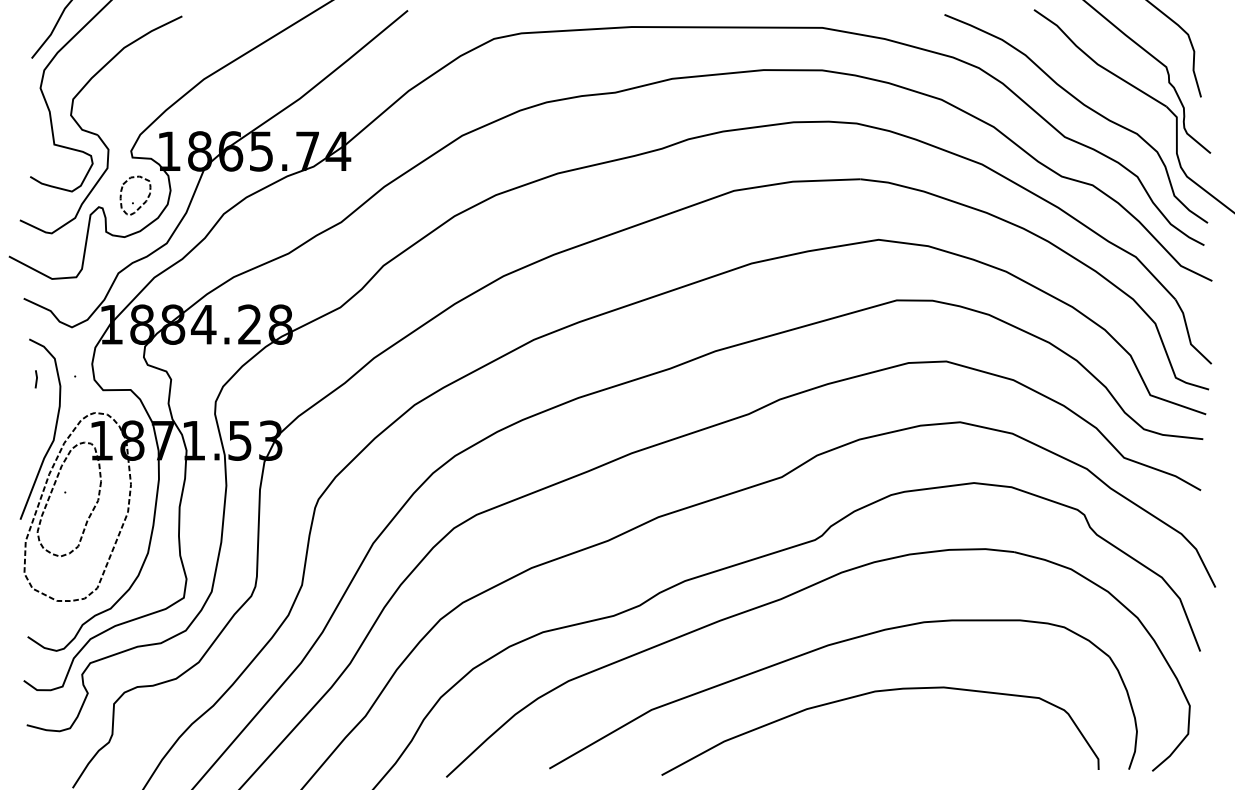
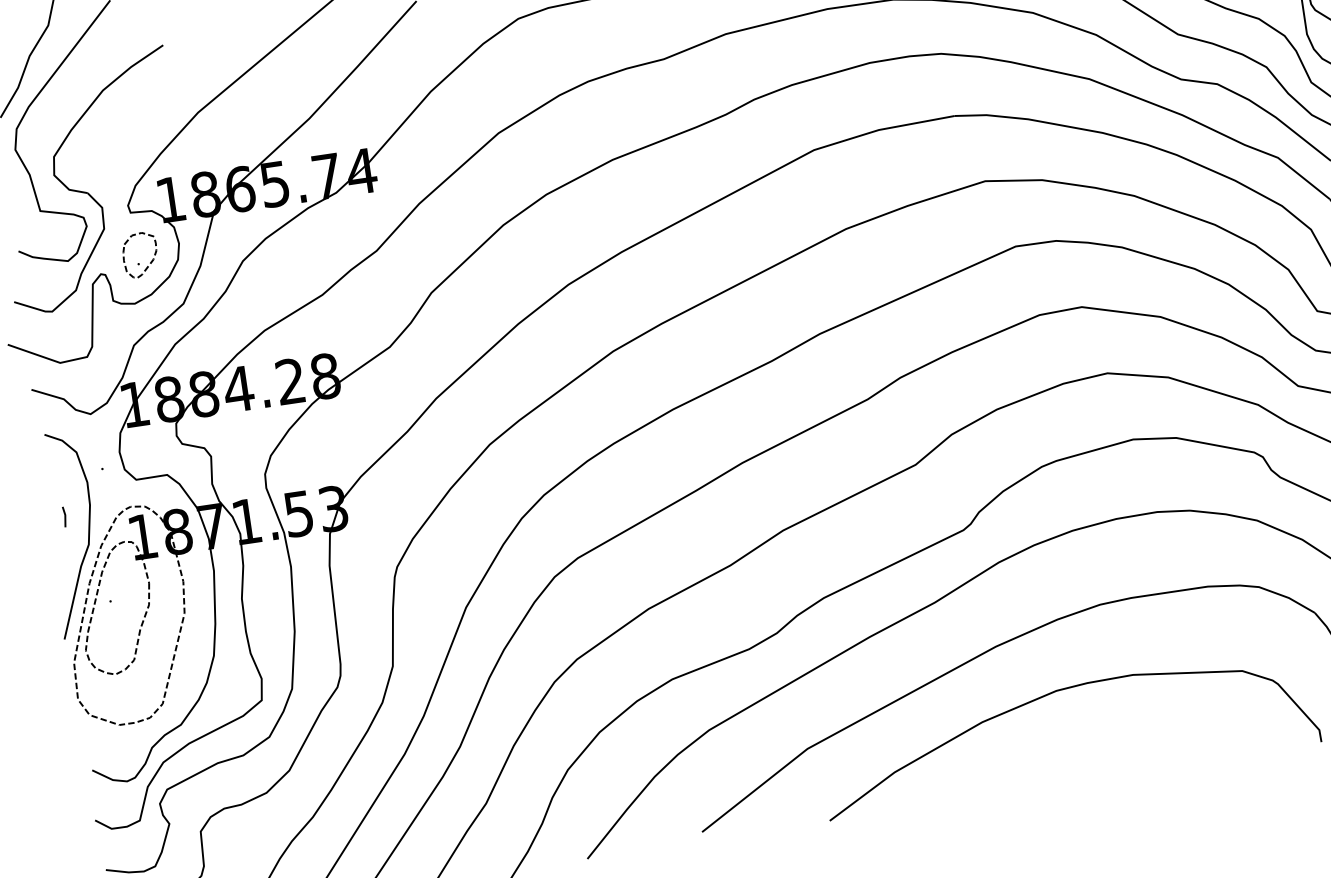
line: (35, 379) -> (63, 517), moved

